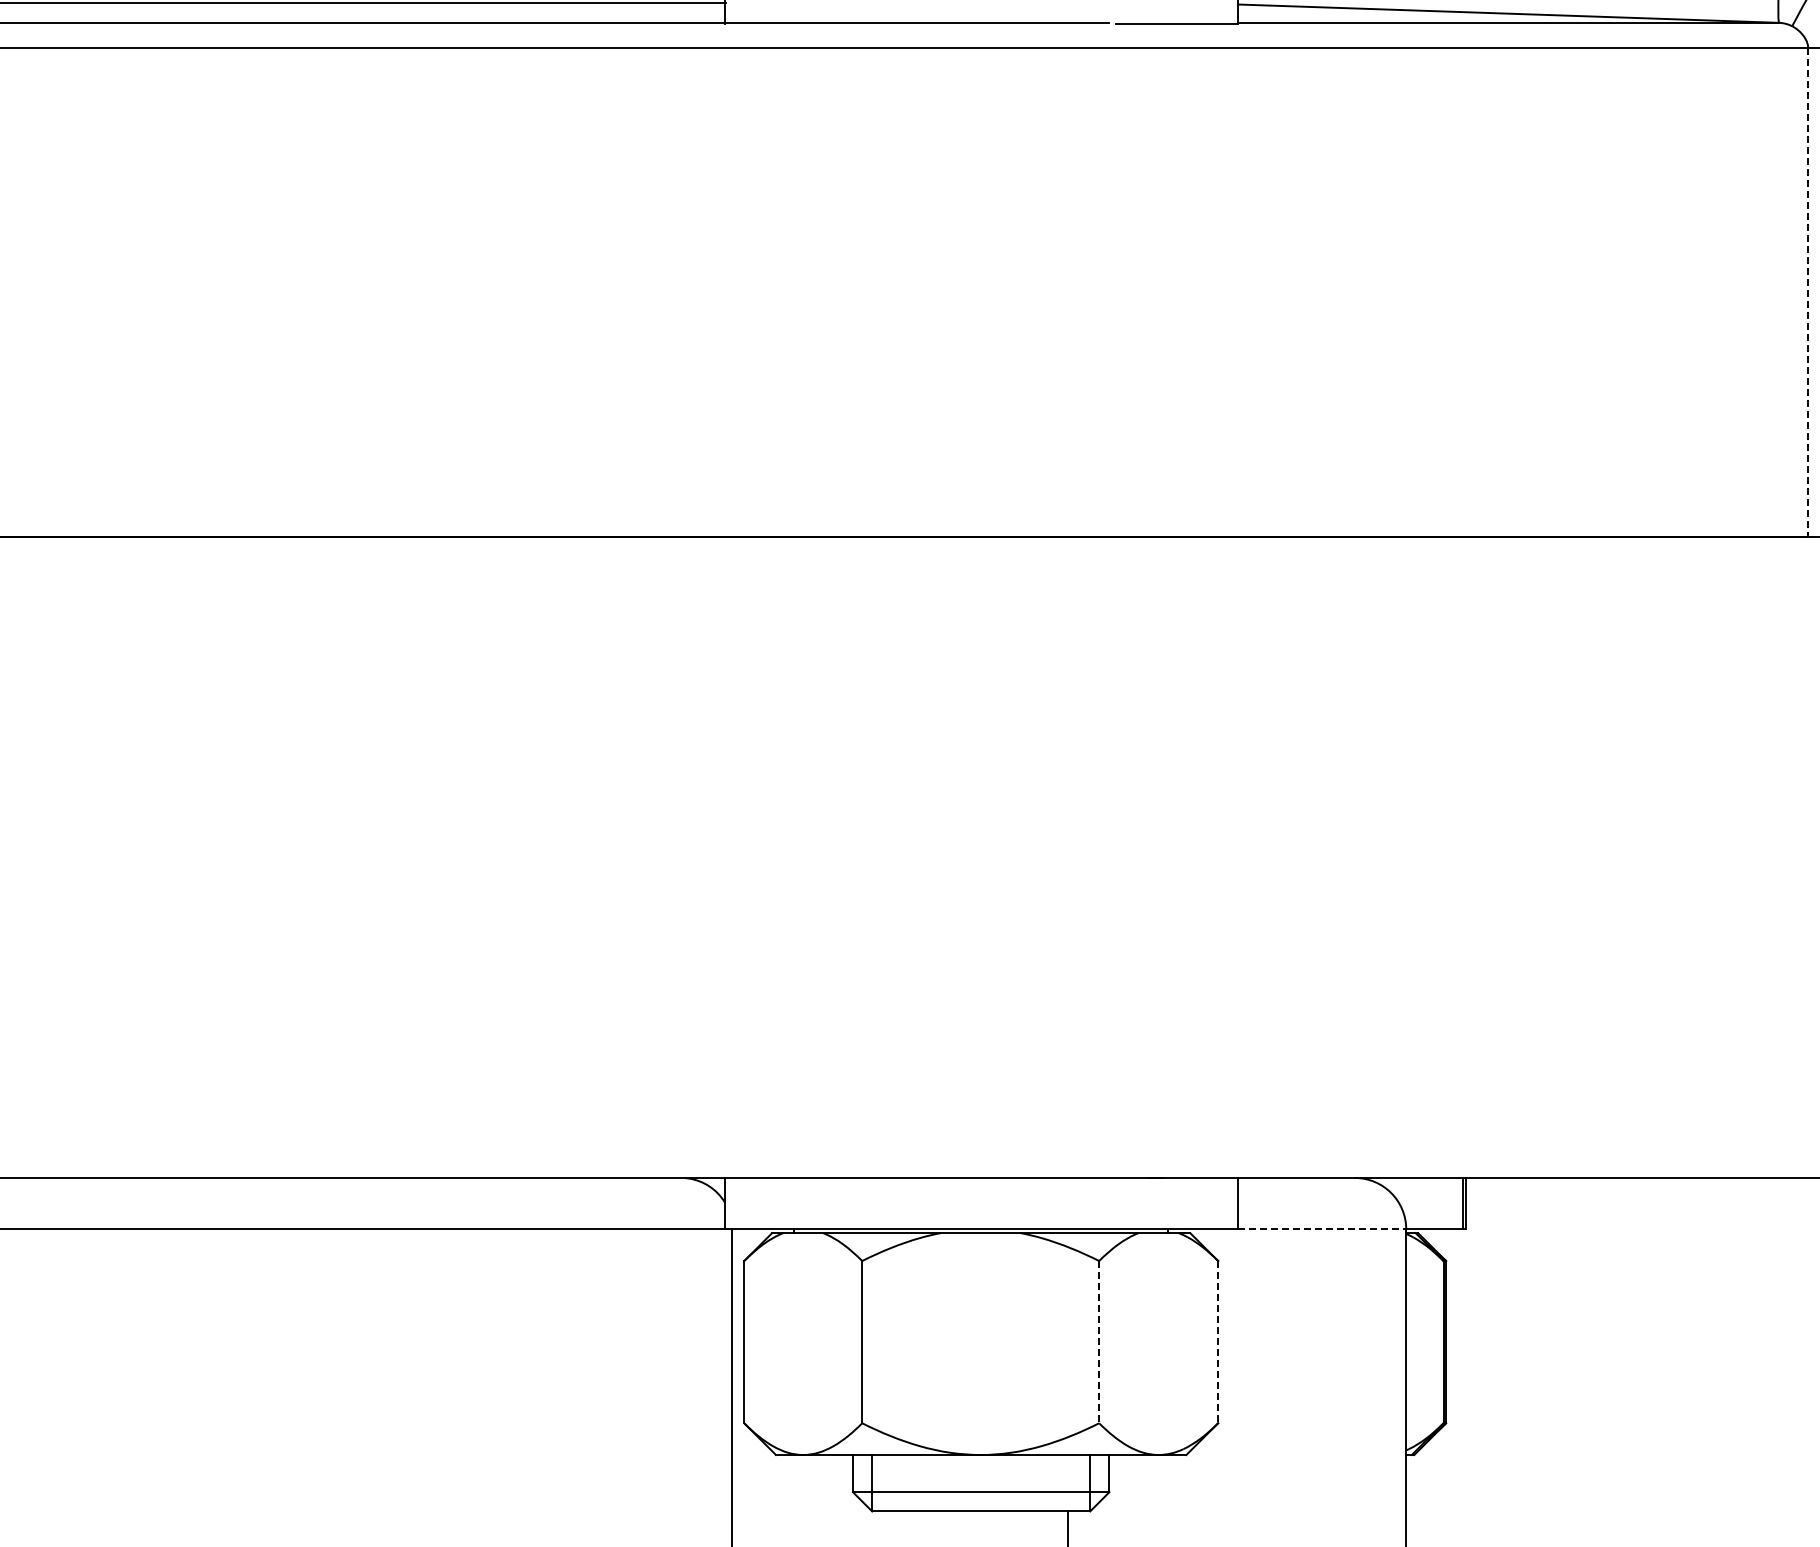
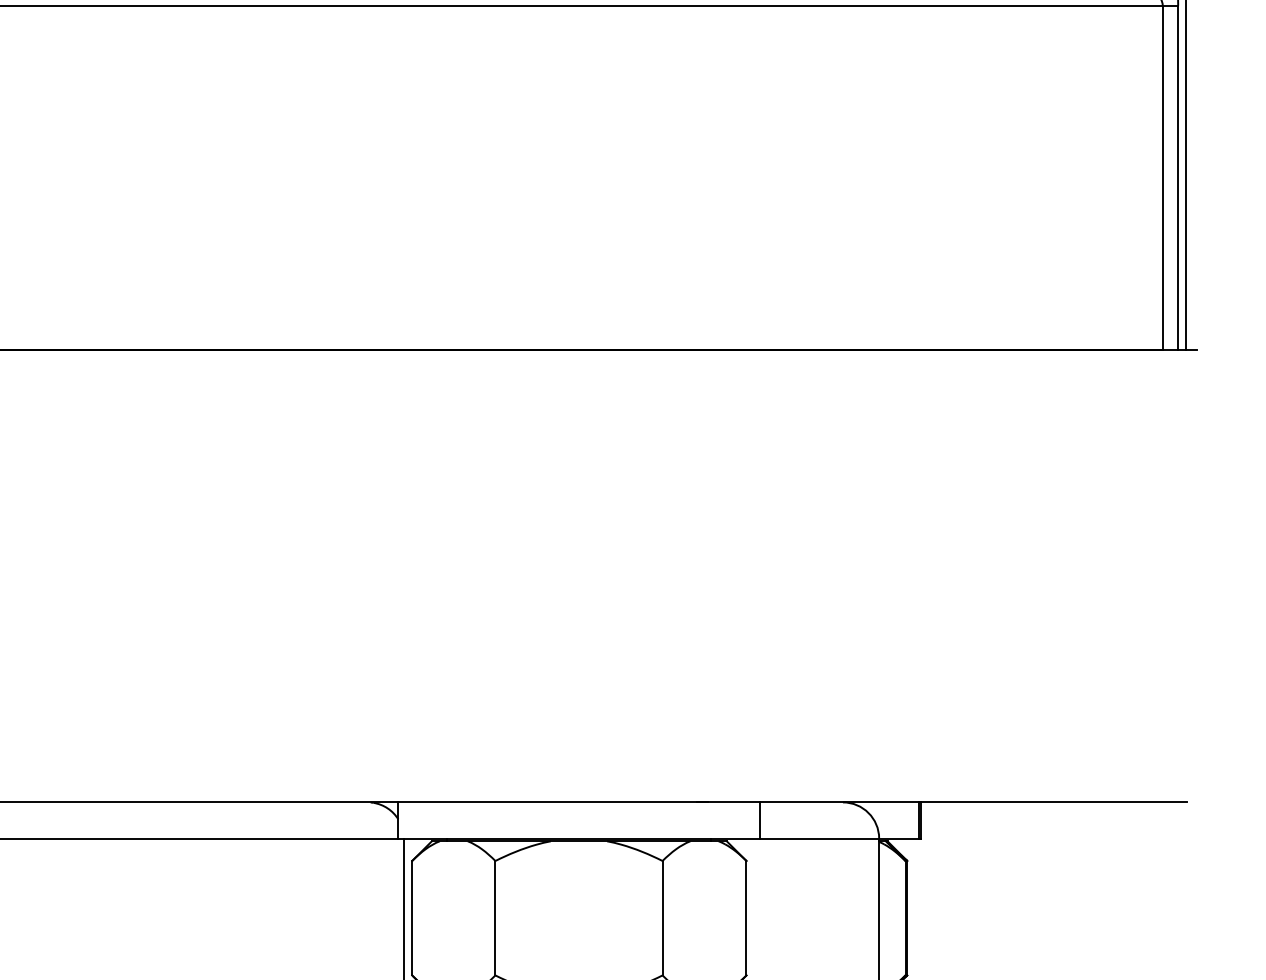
line: (1808, 293) -> (1162, 178), dashed -> solid
line: (1322, 1229) -> (820, 838), dashed -> solid
line: (1099, 1342) -> (662, 918), dashed -> solid
line: (1218, 1342) -> (746, 918), dashed -> solid

